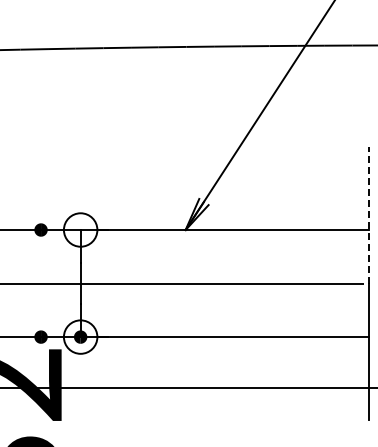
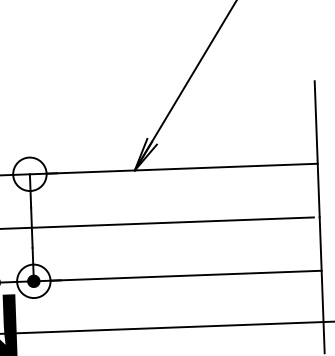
line: (368, 214) -> (316, 148), dashed -> solid

